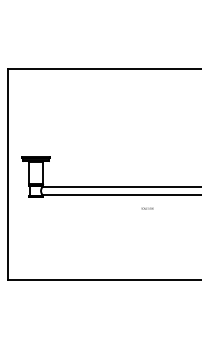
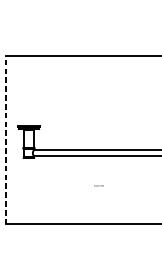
line: (7, 174) -> (5, 140), solid -> dashed
text: (147, 208) -> (99, 185), moved

